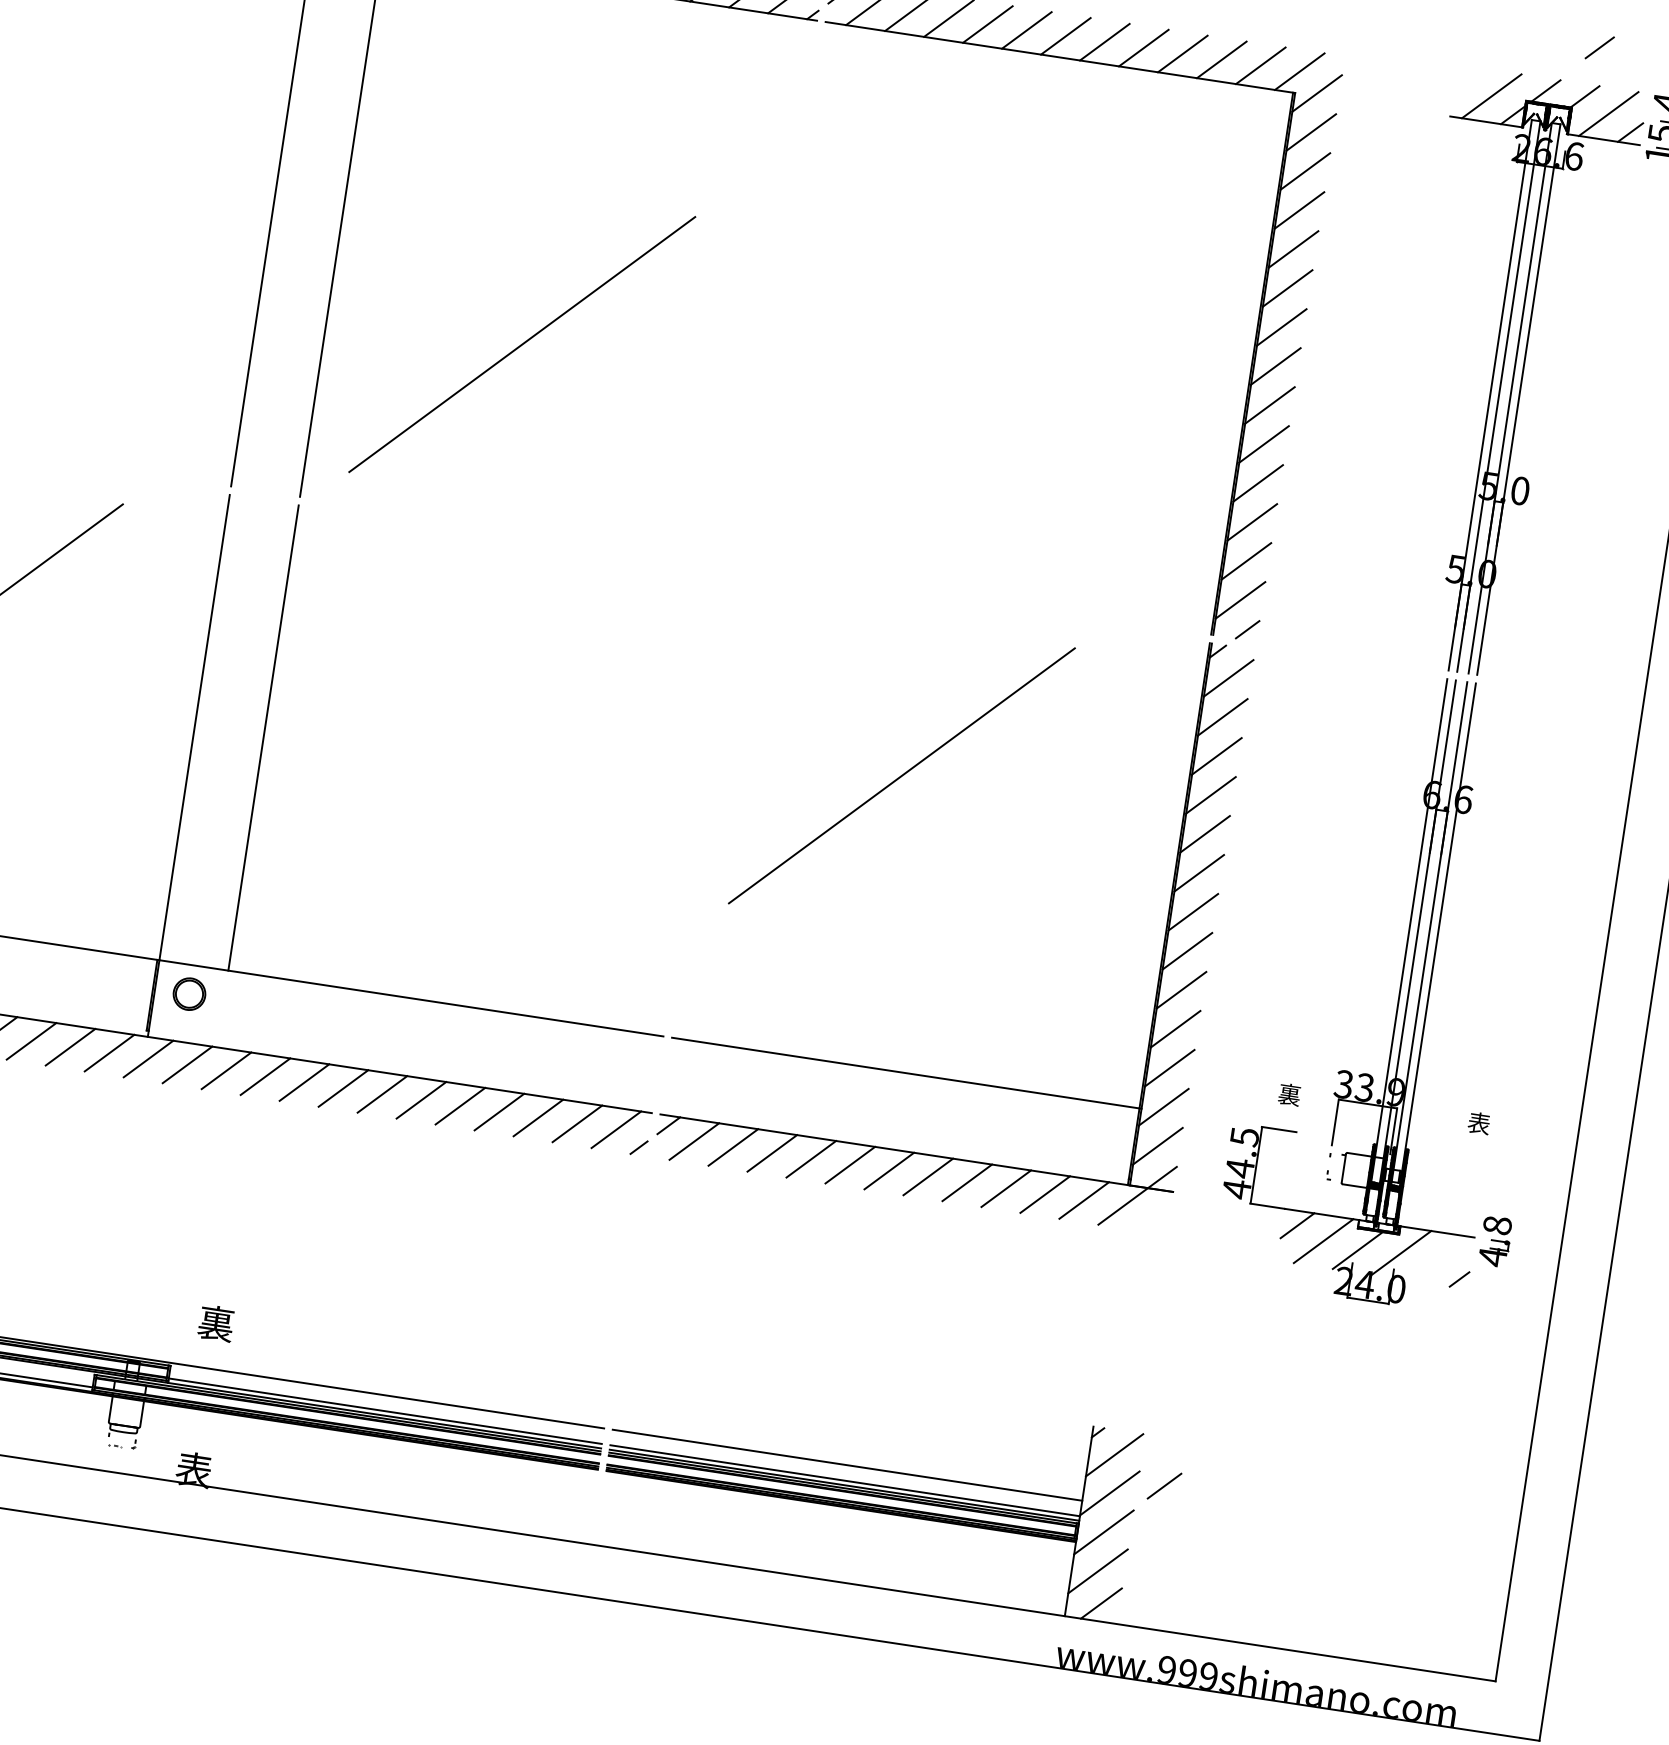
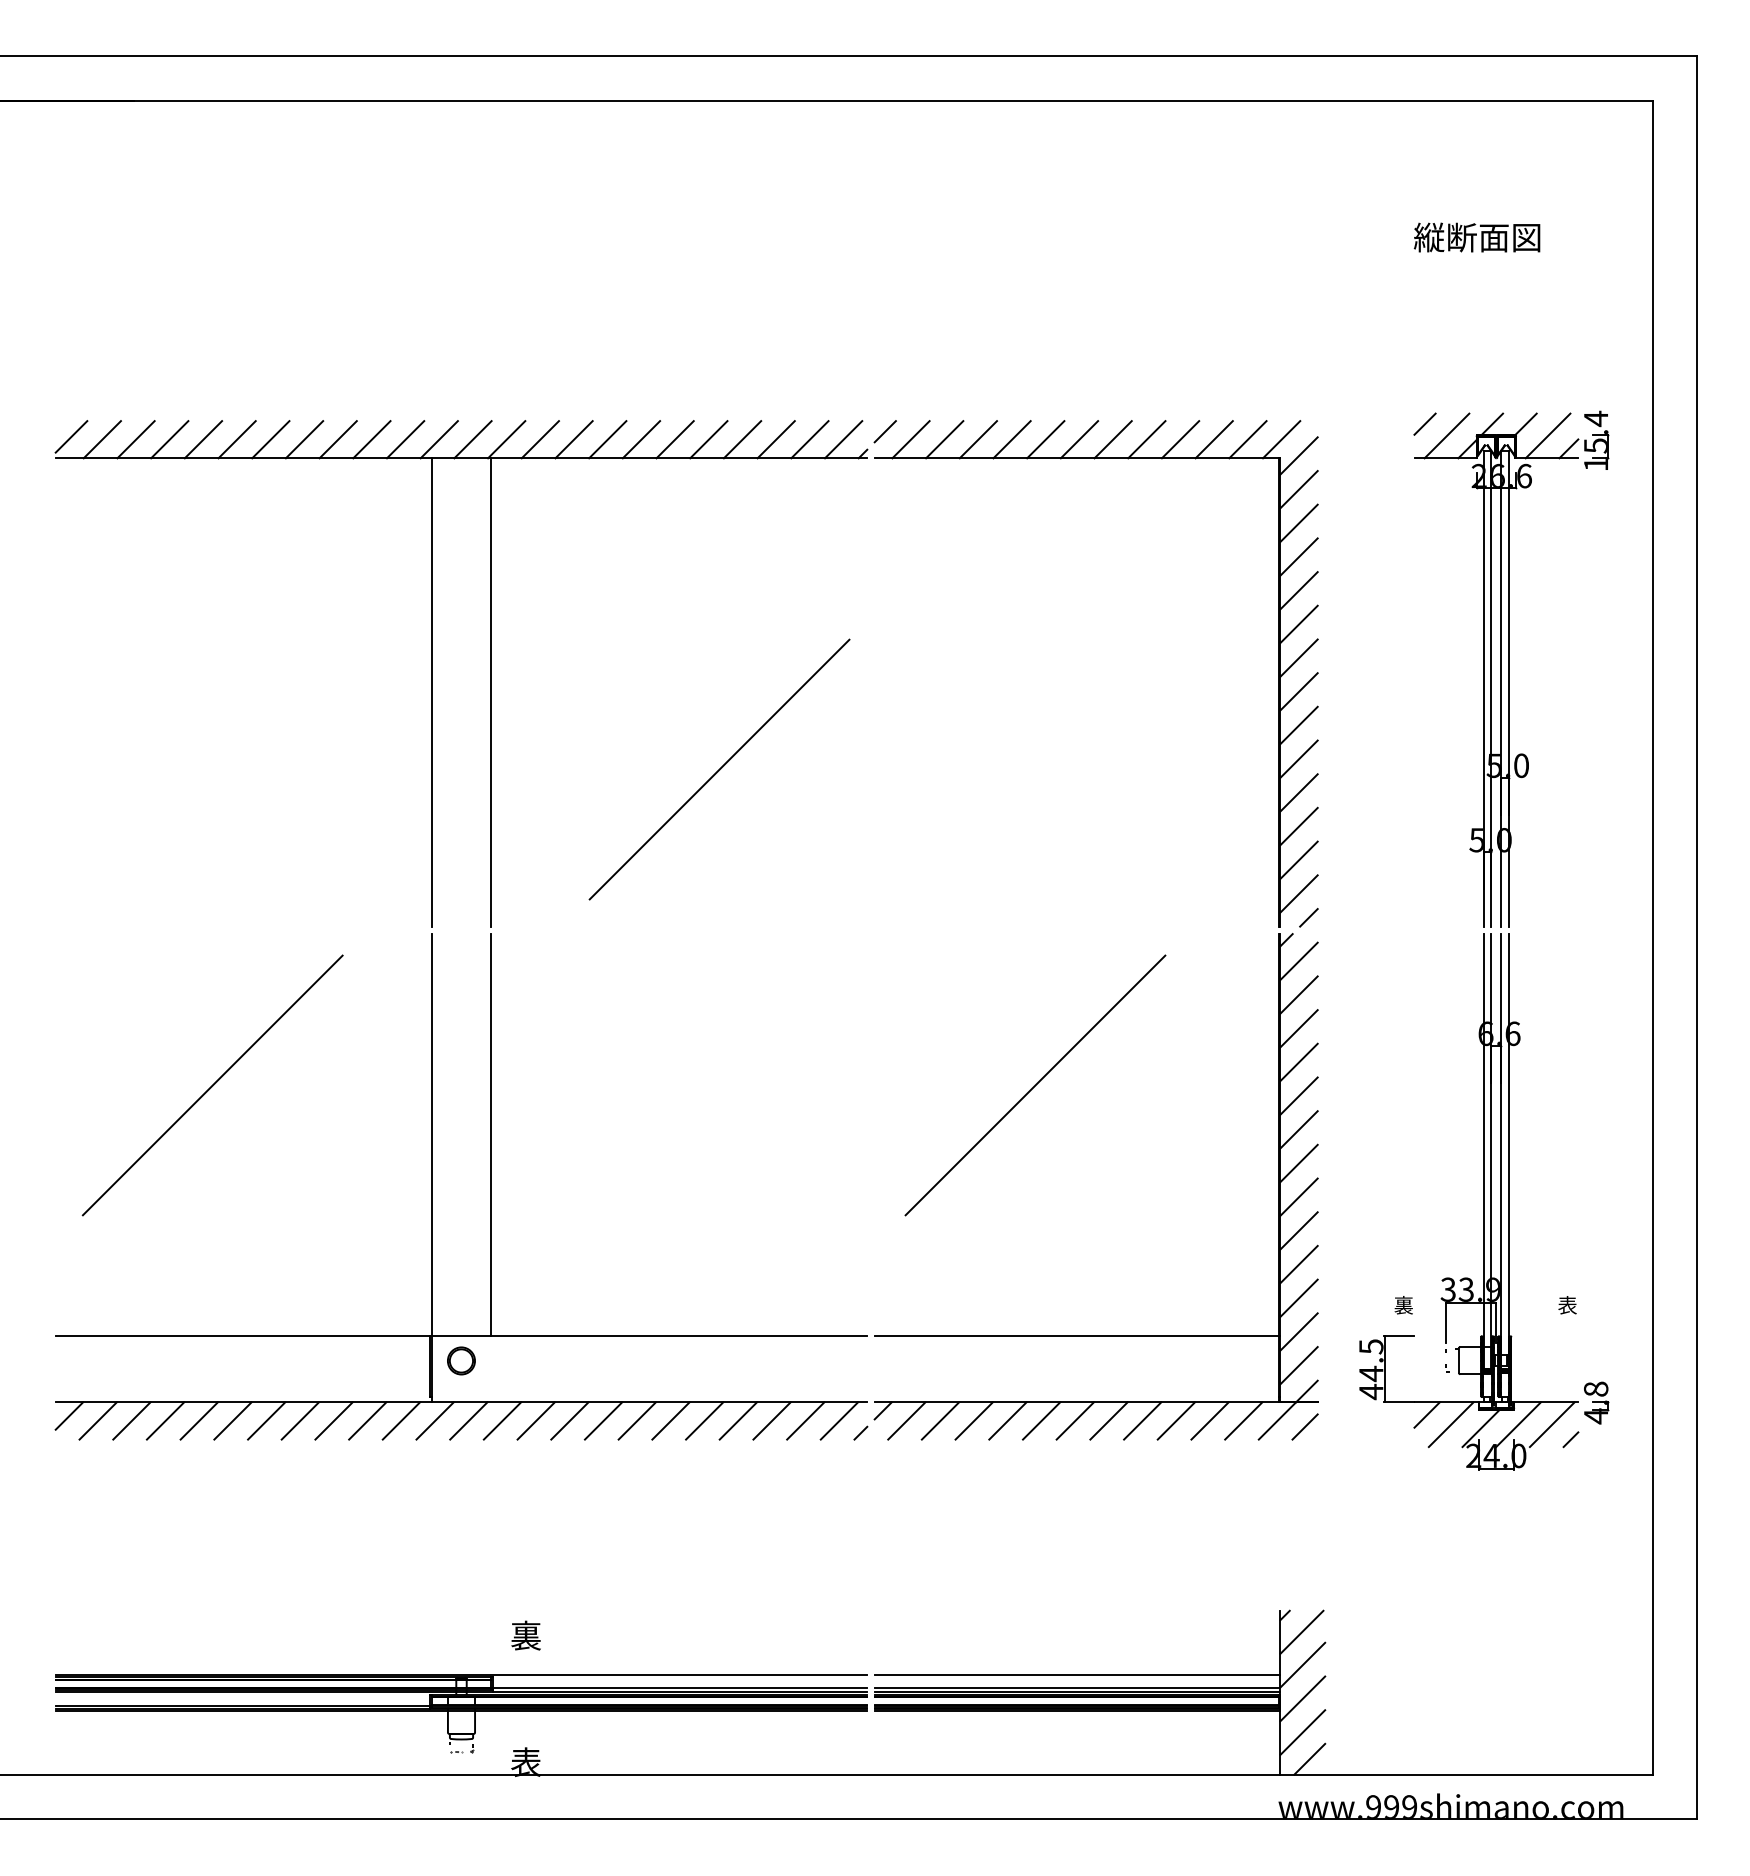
line: (1599, 46) -> (1424, 423), moved
line: (522, 344) -> (719, 769), moved
line: (1439, 1258) -> (1551, 1424), added
line: (1163, 1485) -> (1304, 1426), moved

